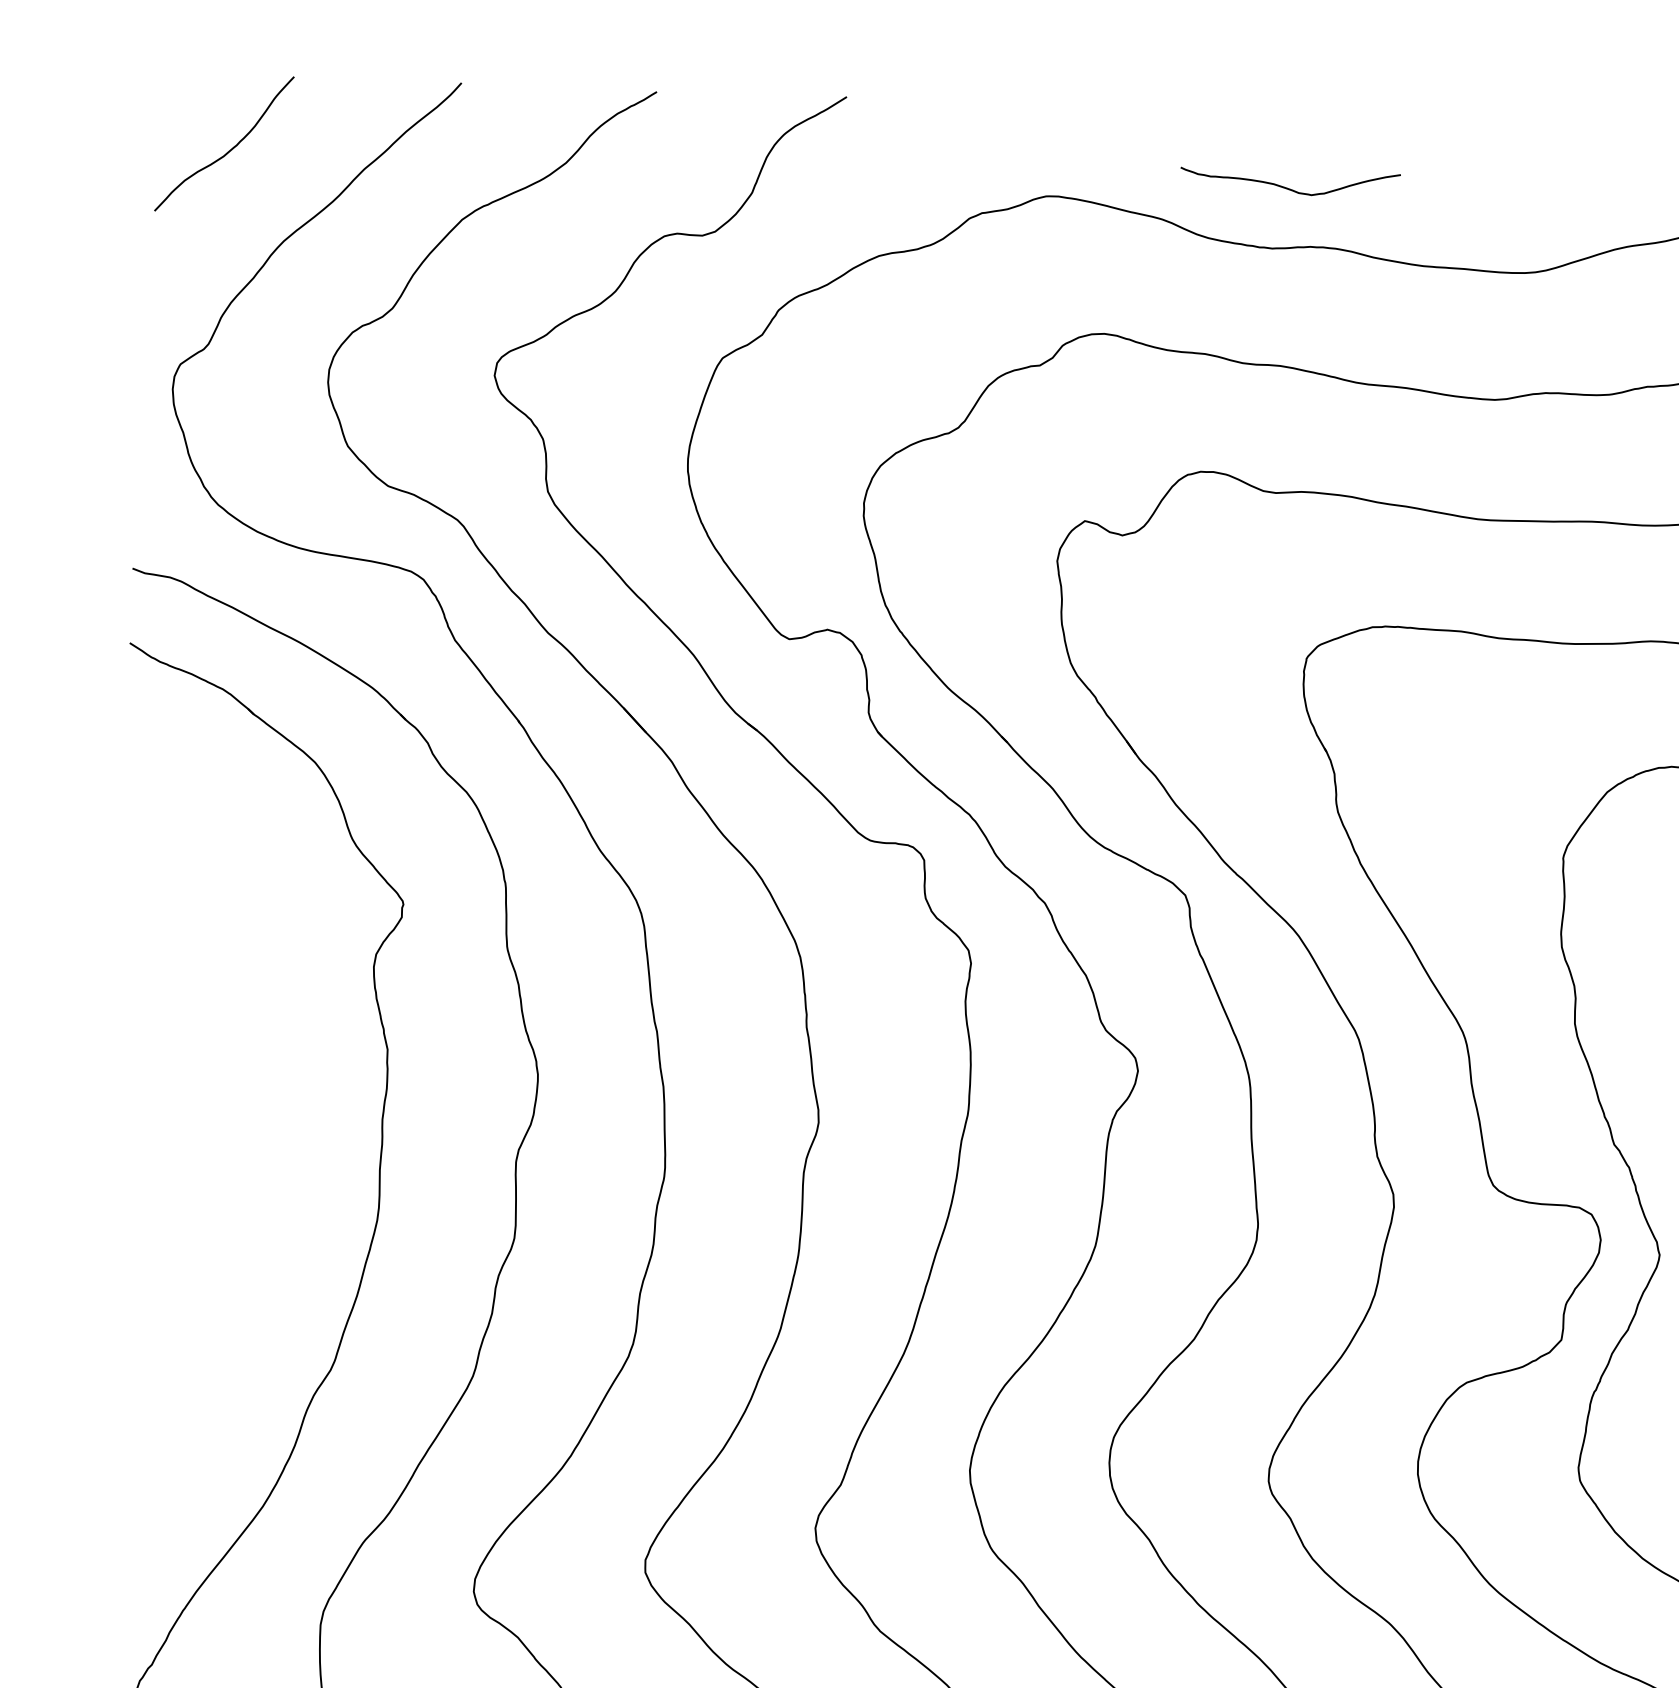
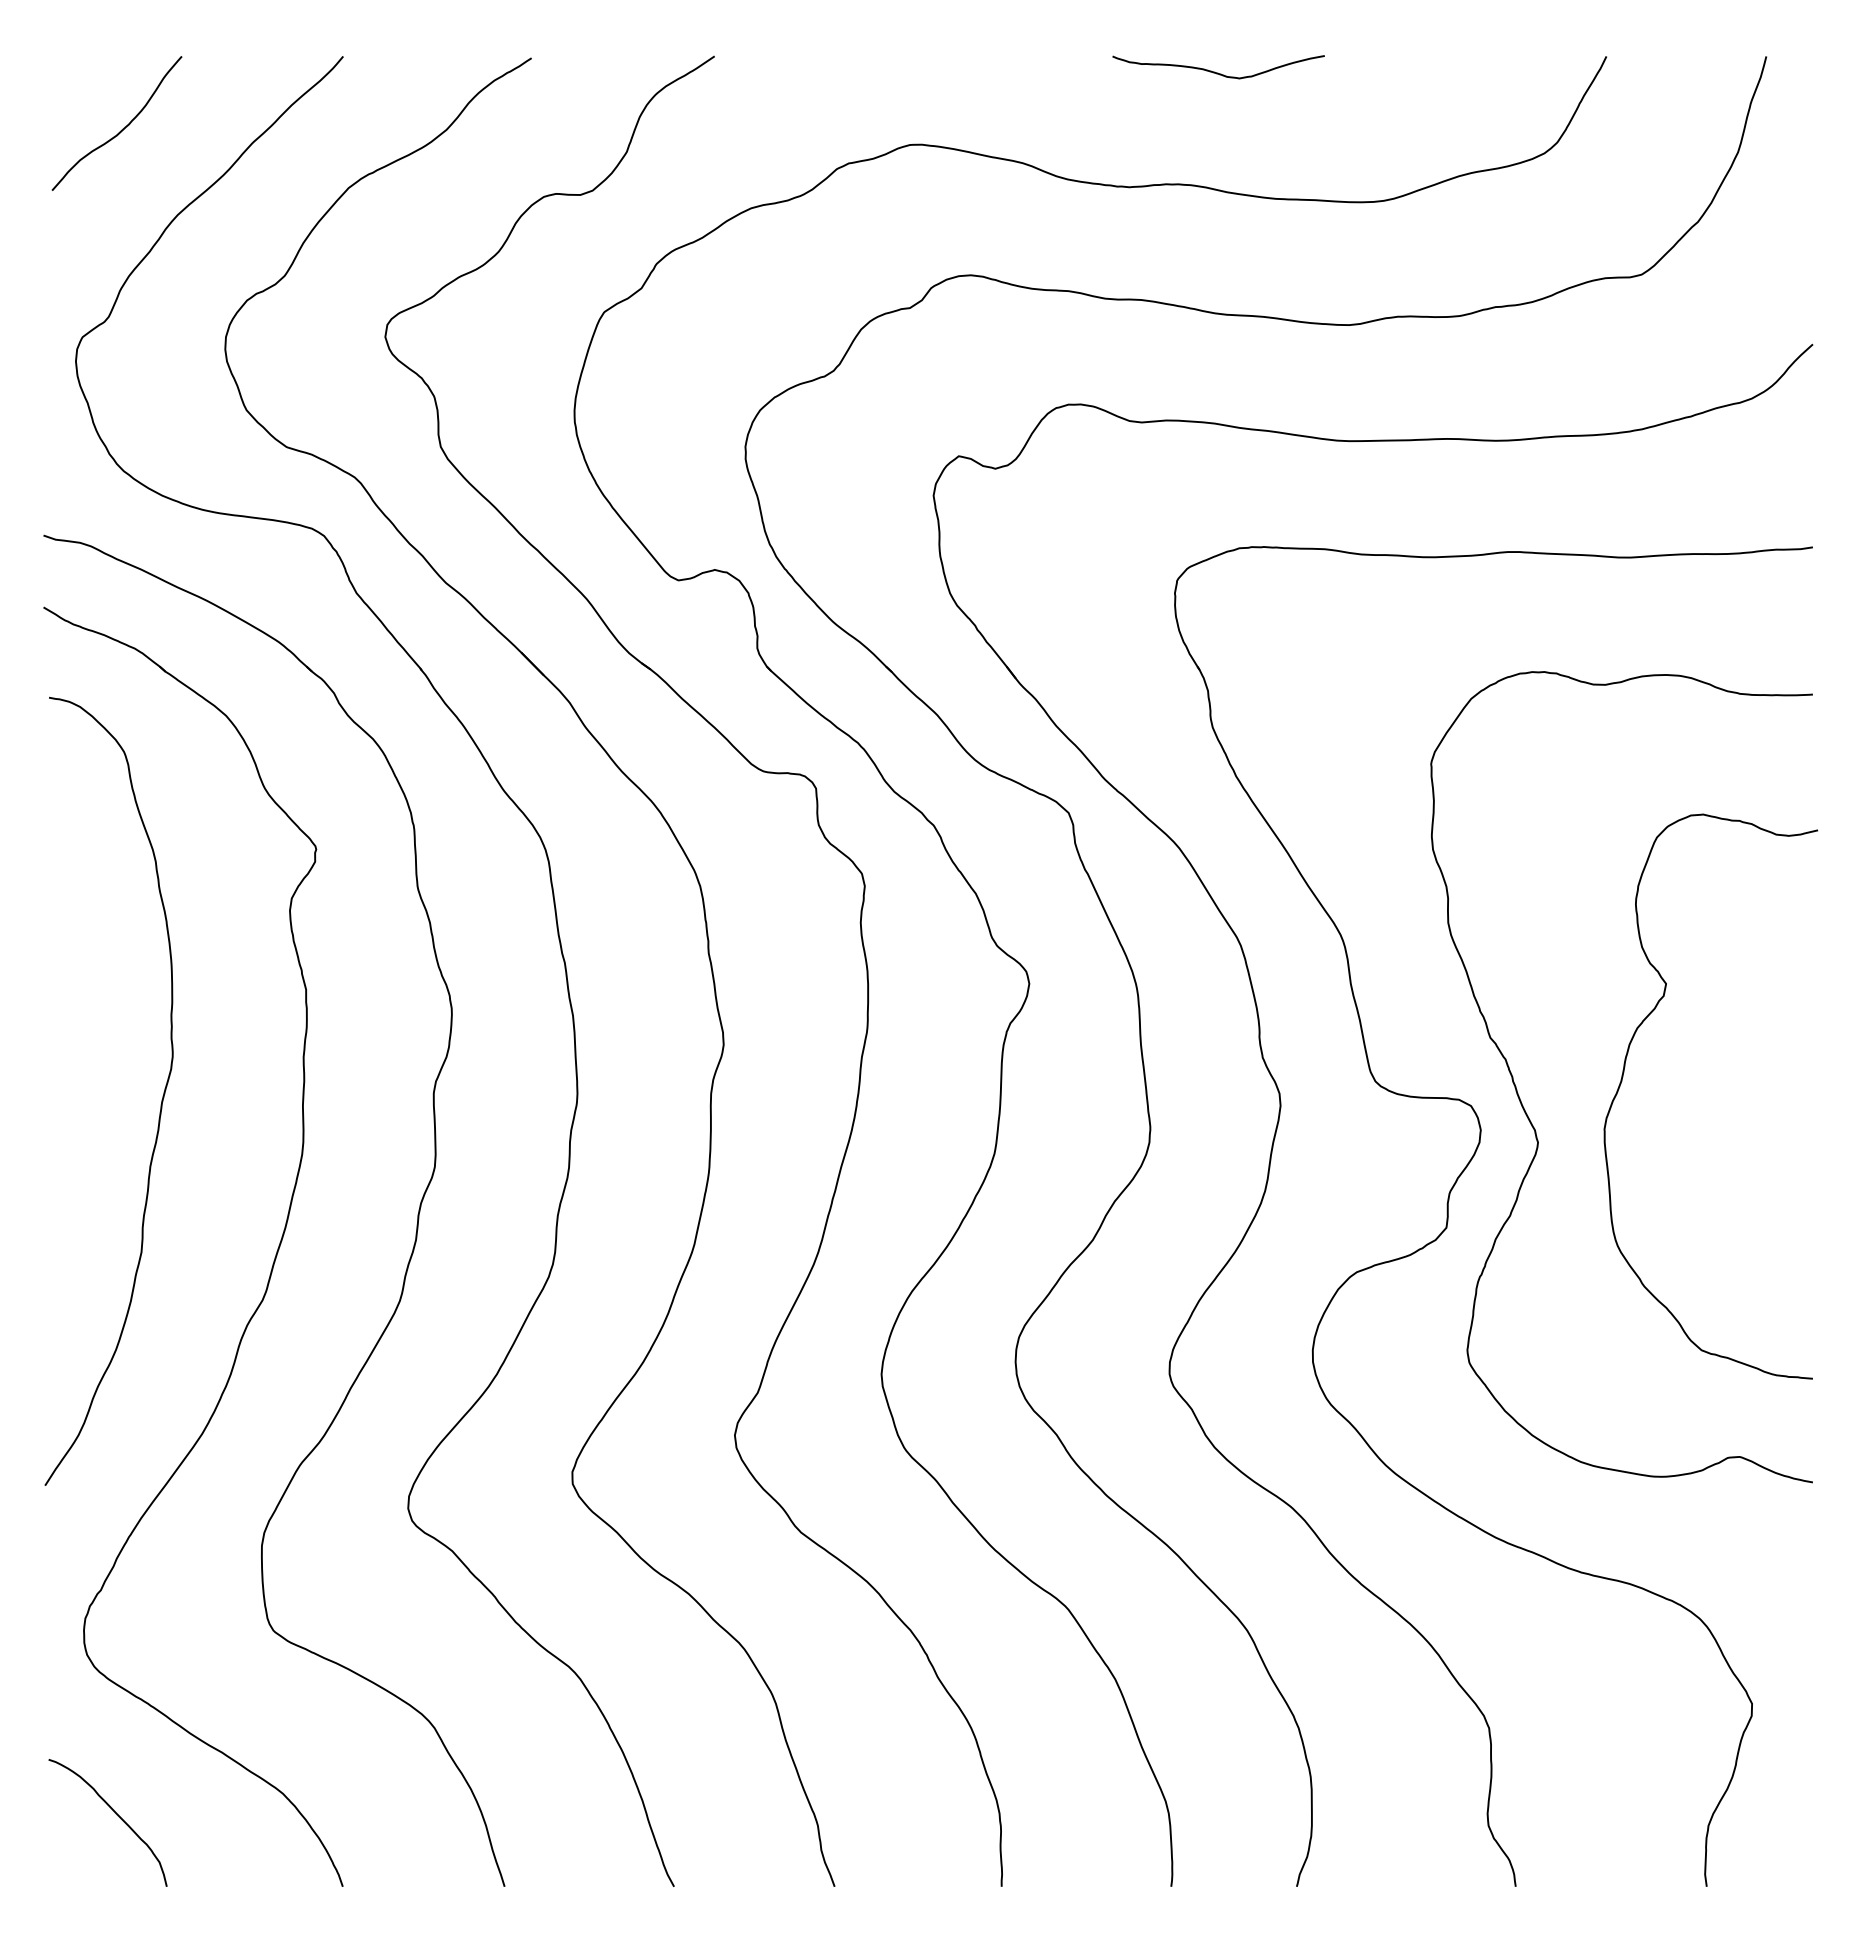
curve: (1290, 188) -> (1218, 72), moved
curve: (233, 1158) -> (161, 1099), added

